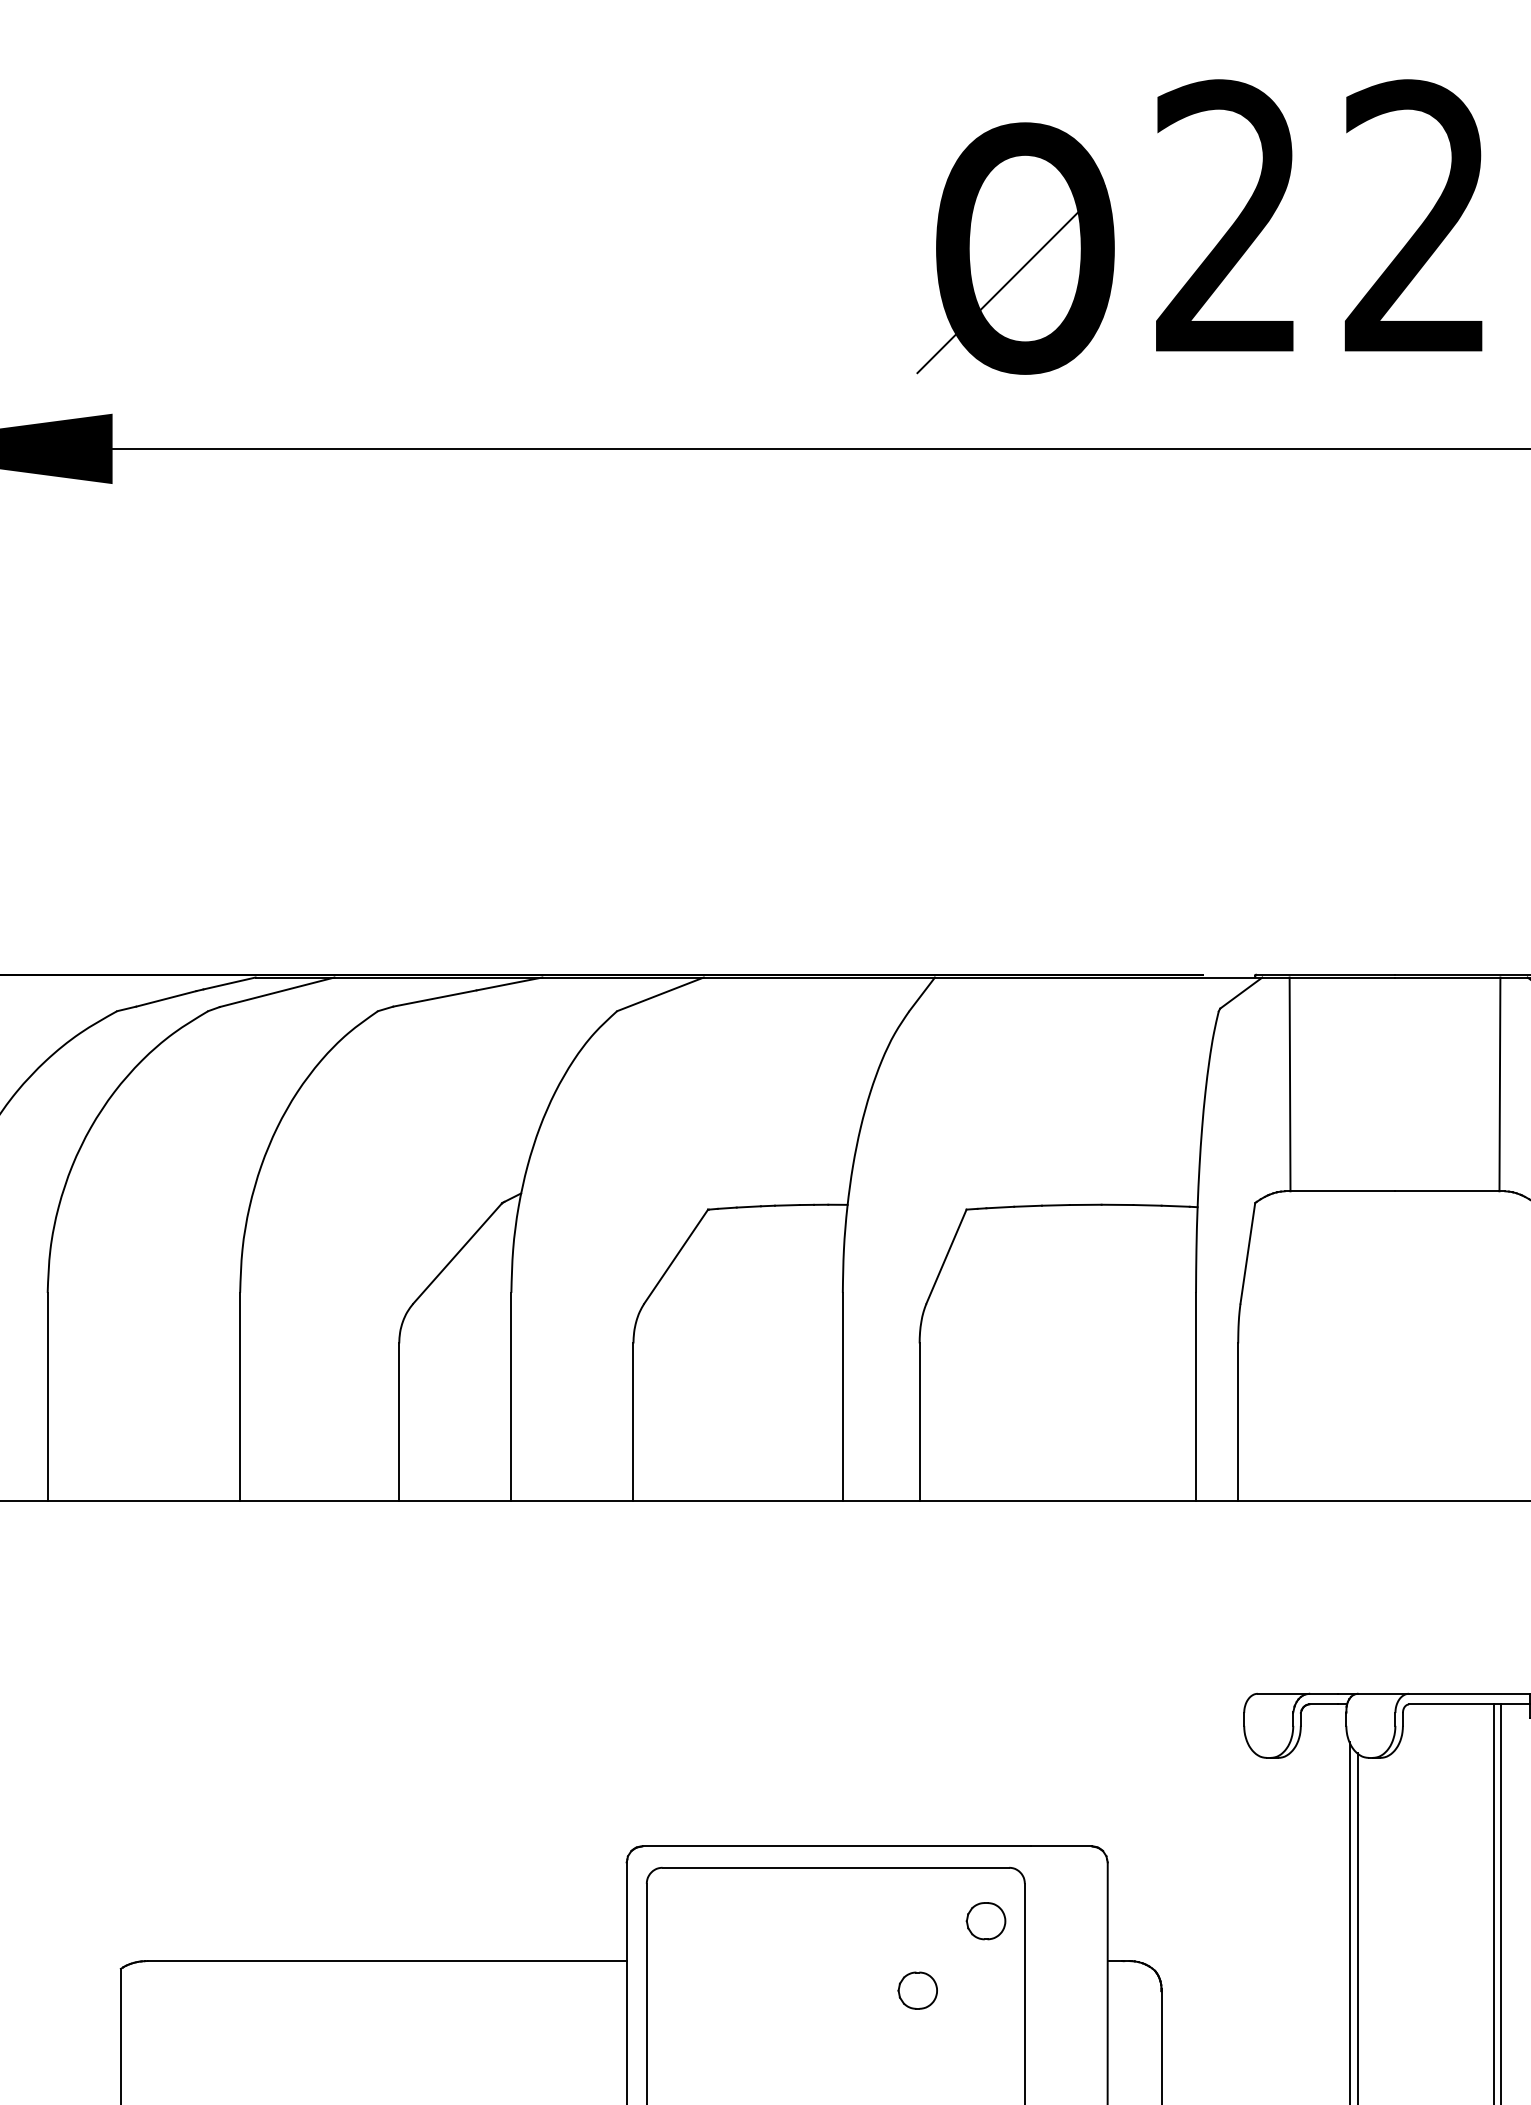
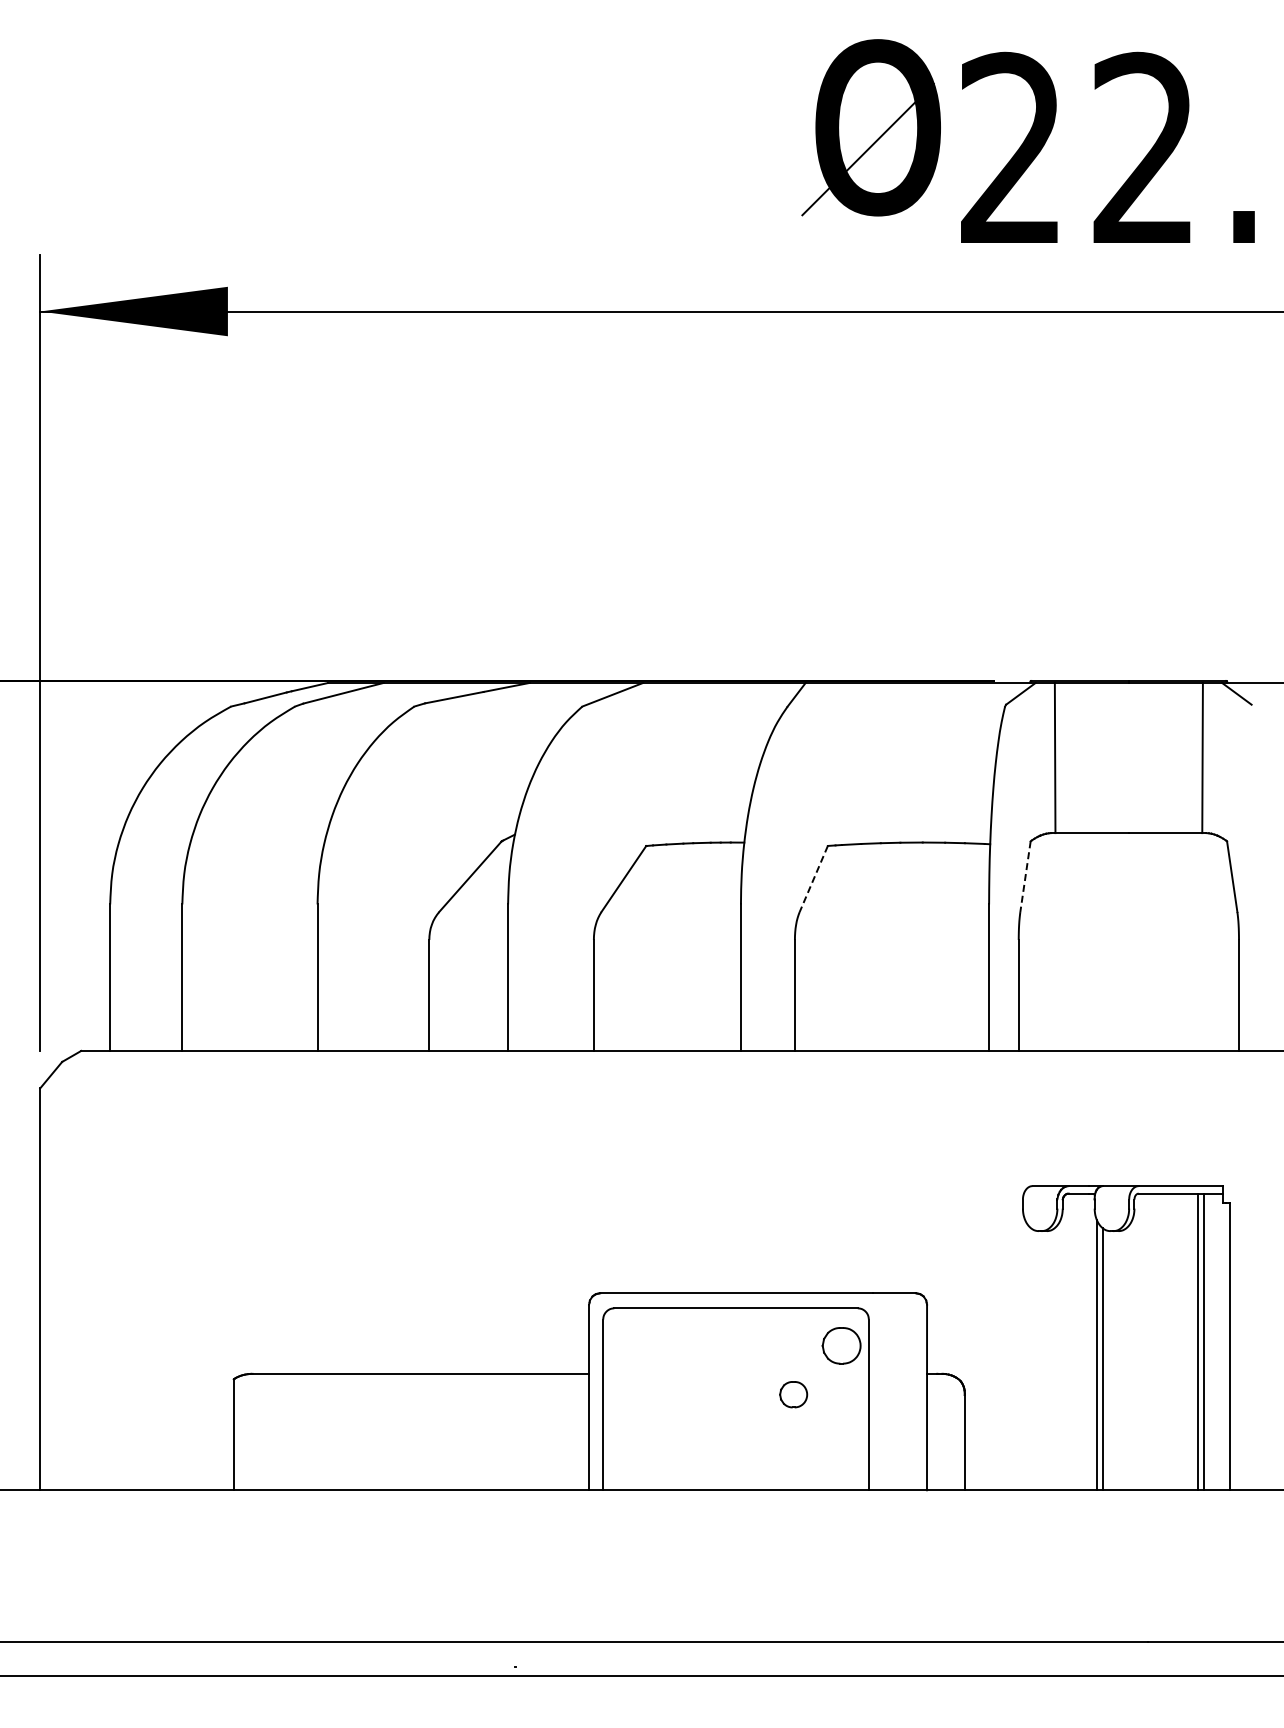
part: (1014, 248) -> (870, 127), moved
line: (1247, 1253) -> (1025, 876), solid -> dashed
line: (946, 1257) -> (813, 879), solid -> dashed
part: (985, 1920) -> (841, 1345), size x1.4

